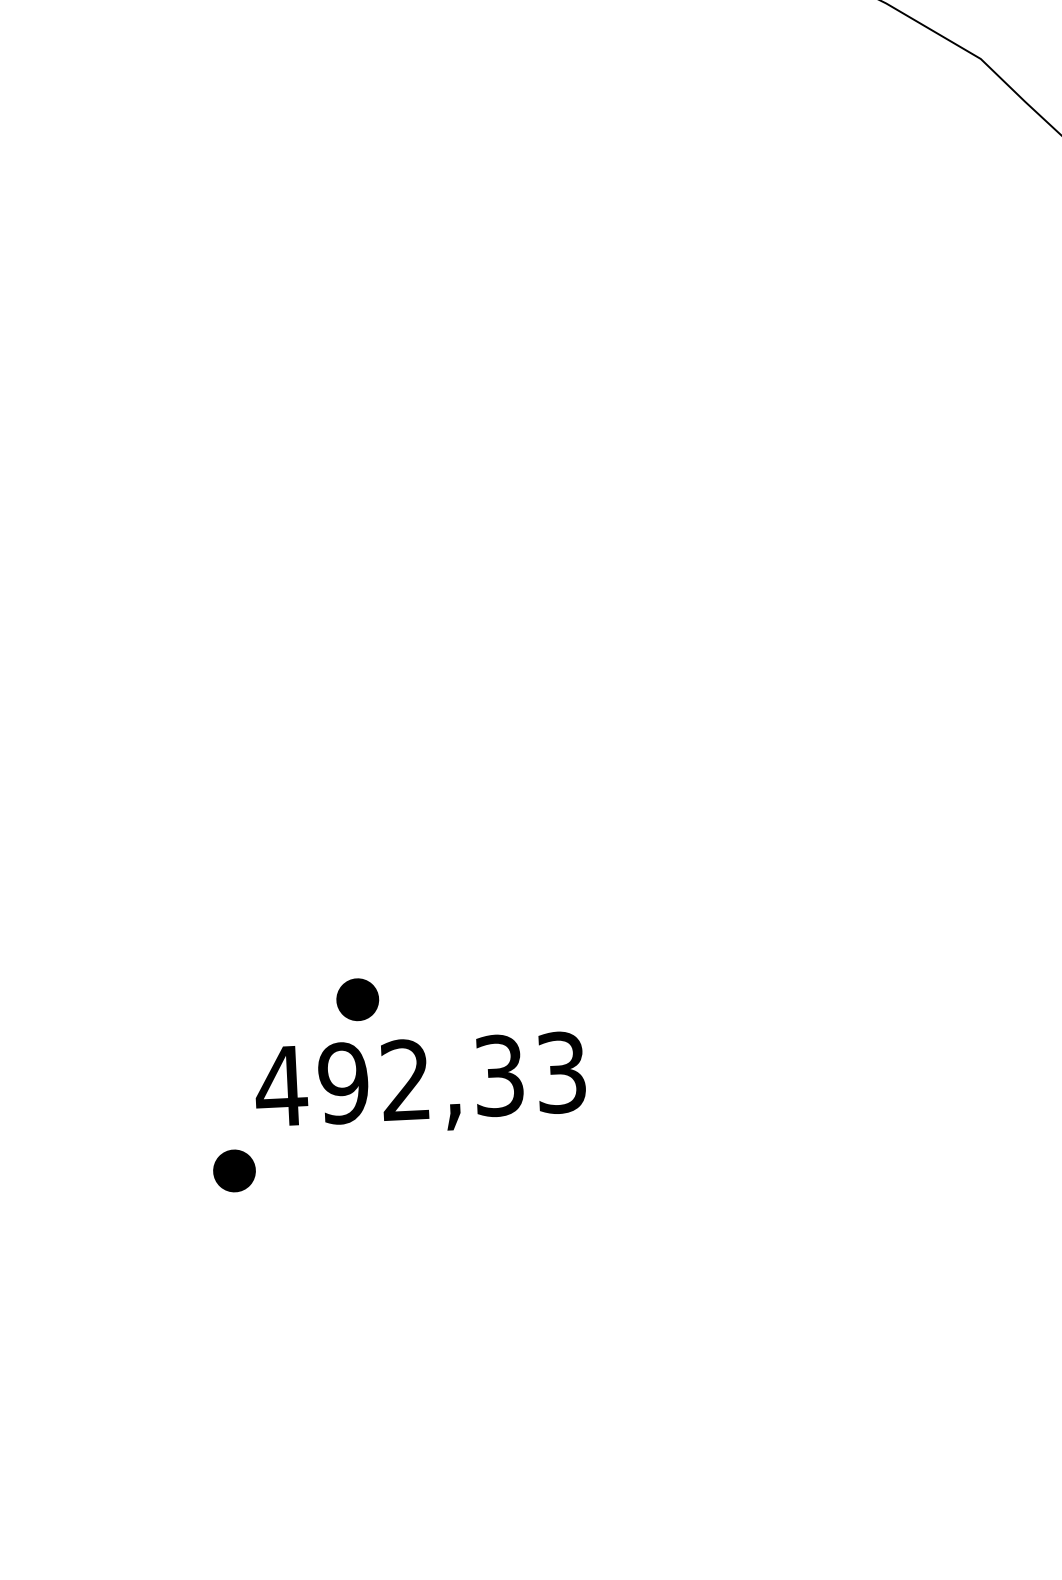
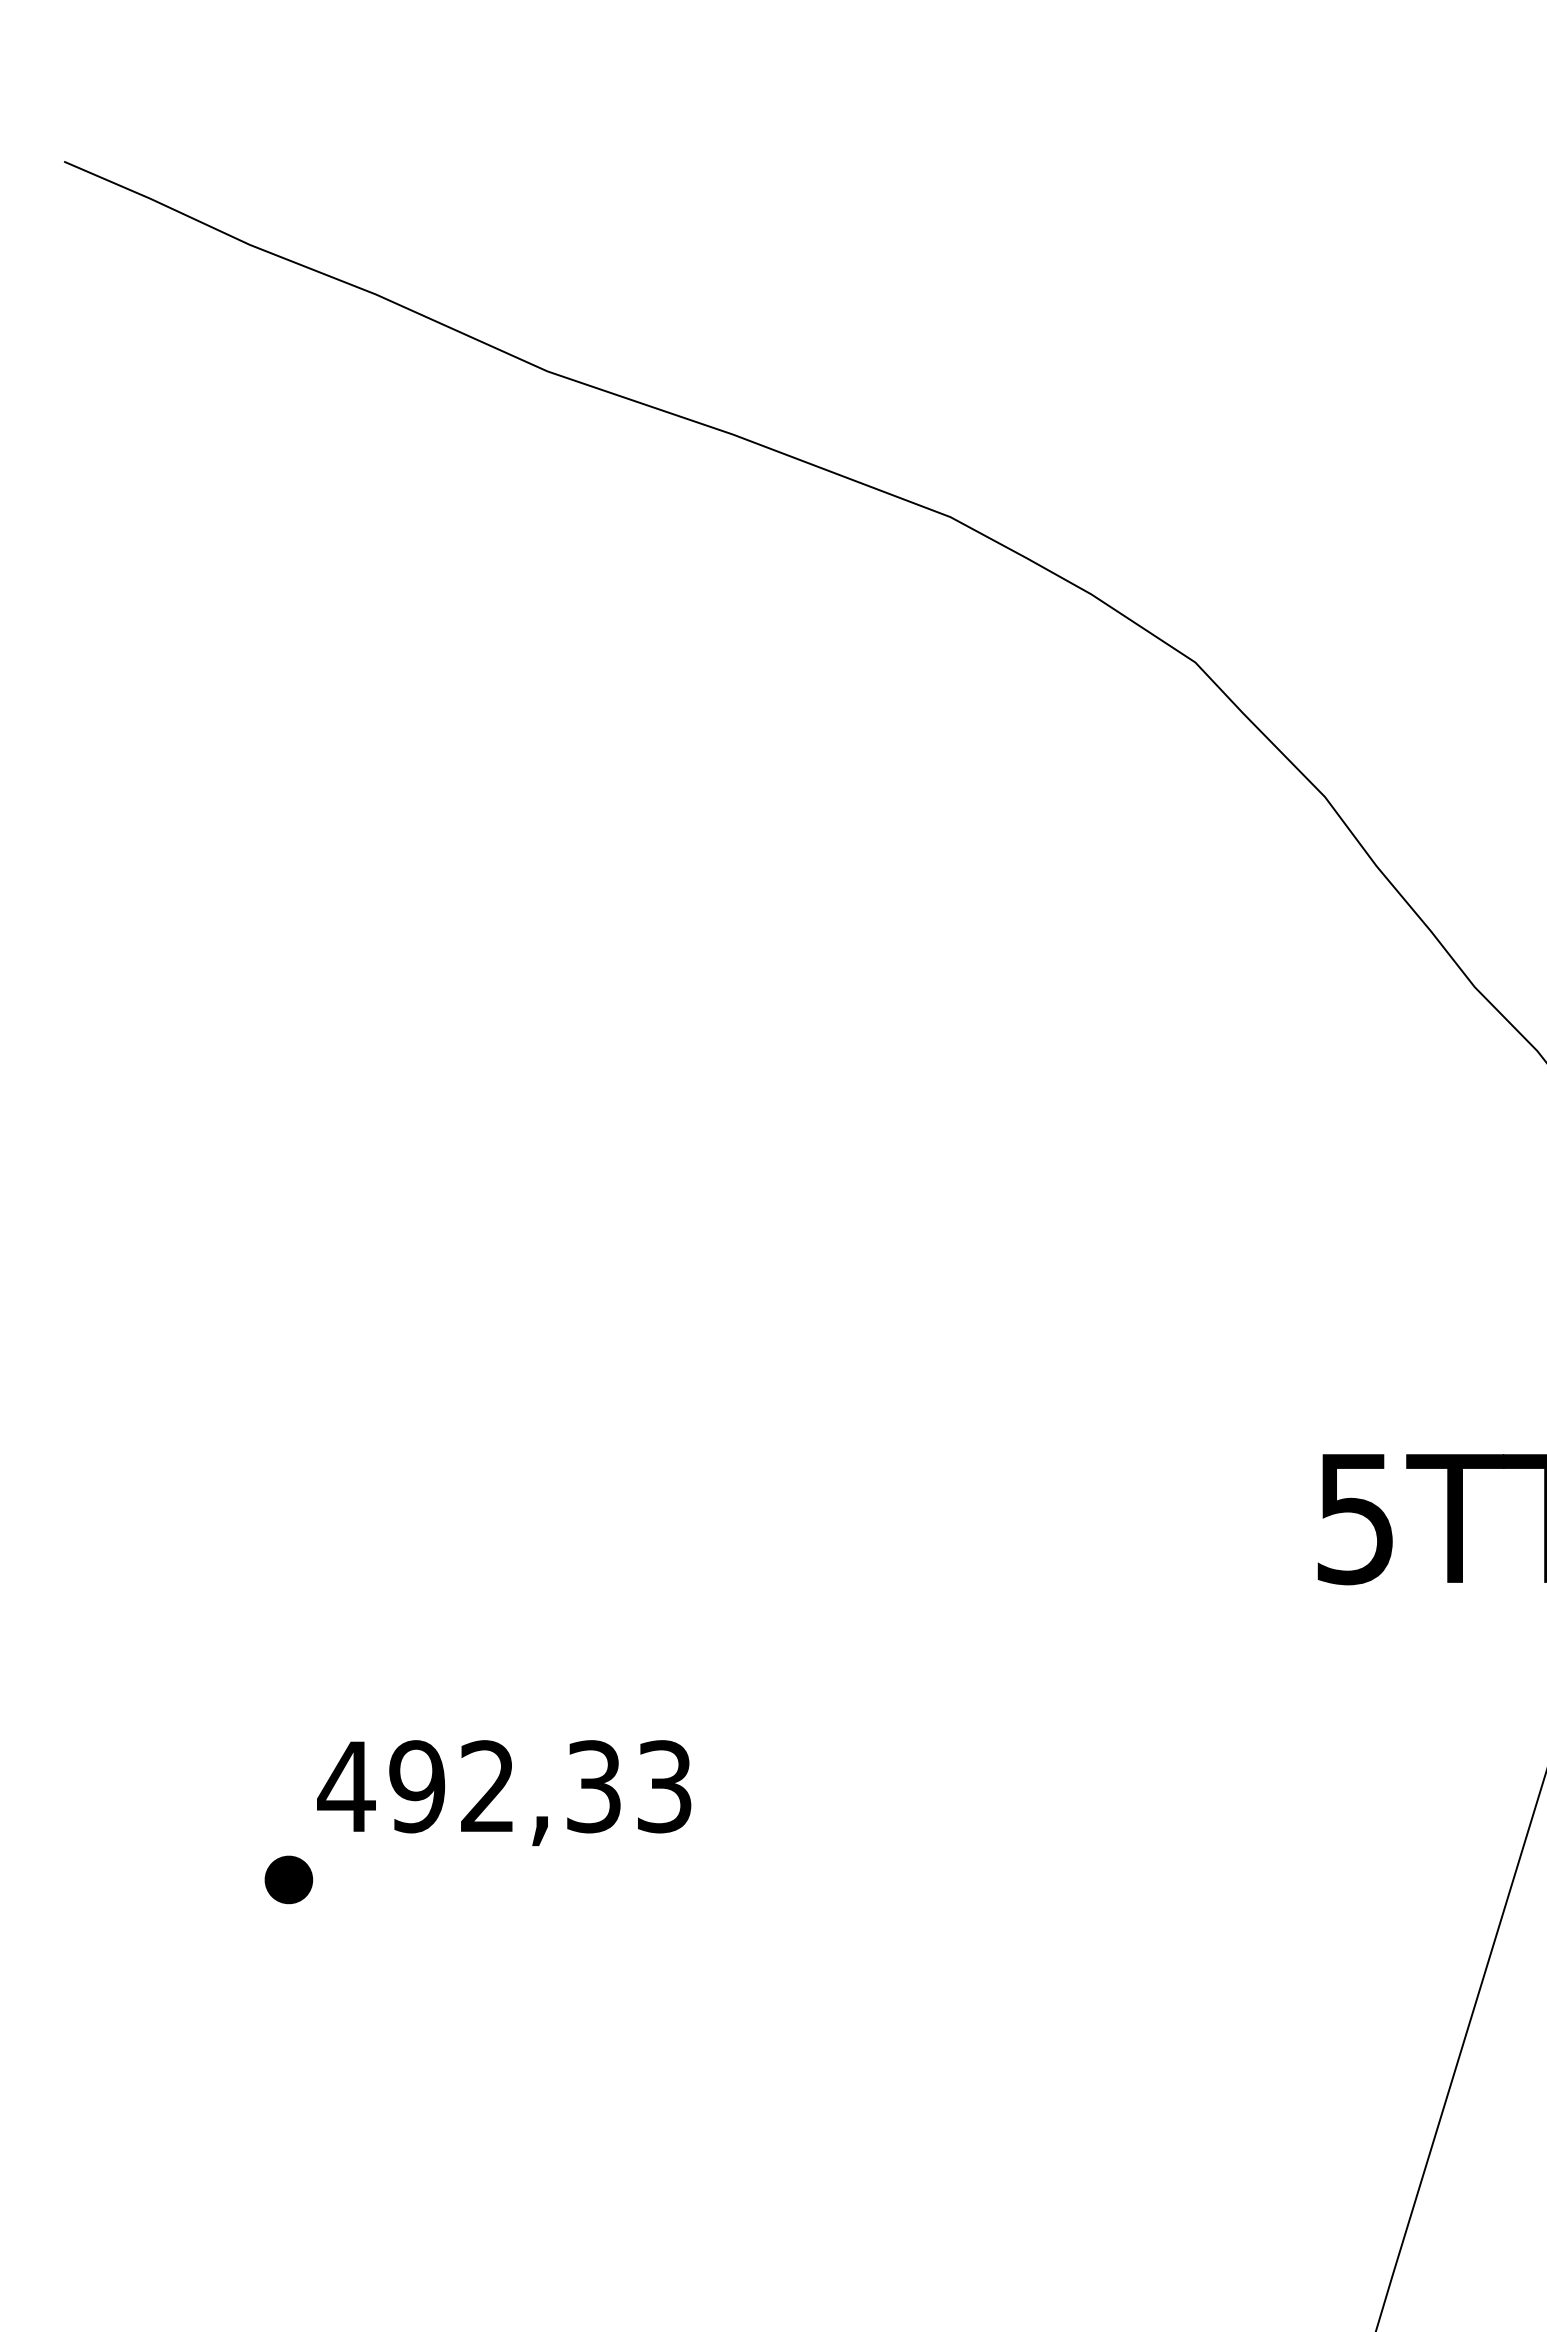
part: (357, 999) -> (437, 1692), removed

